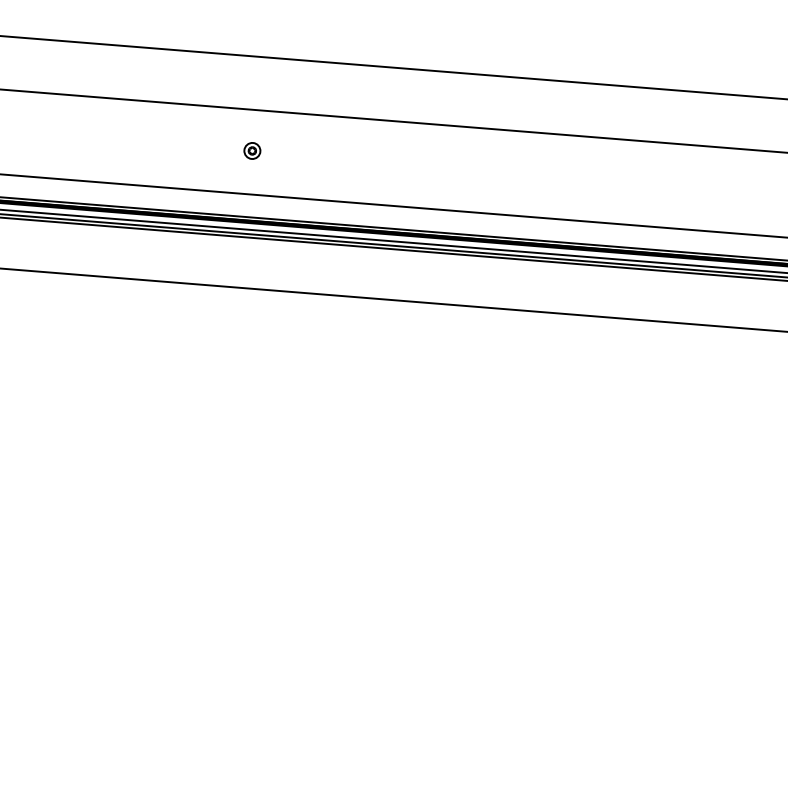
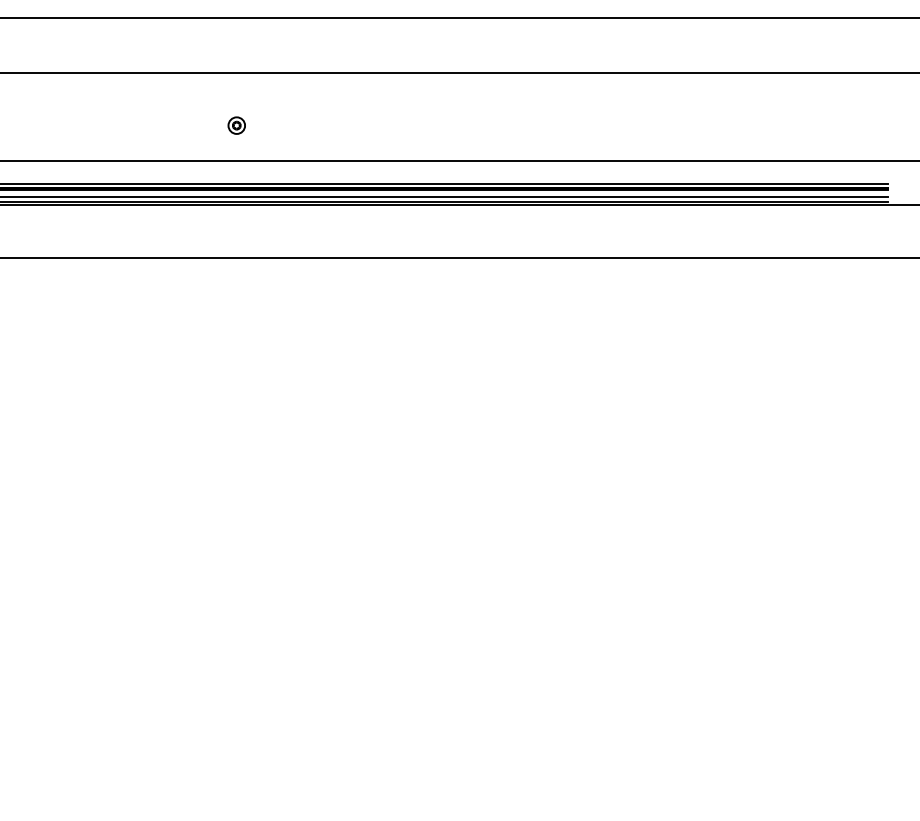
part: (252, 150) -> (236, 125), moved

